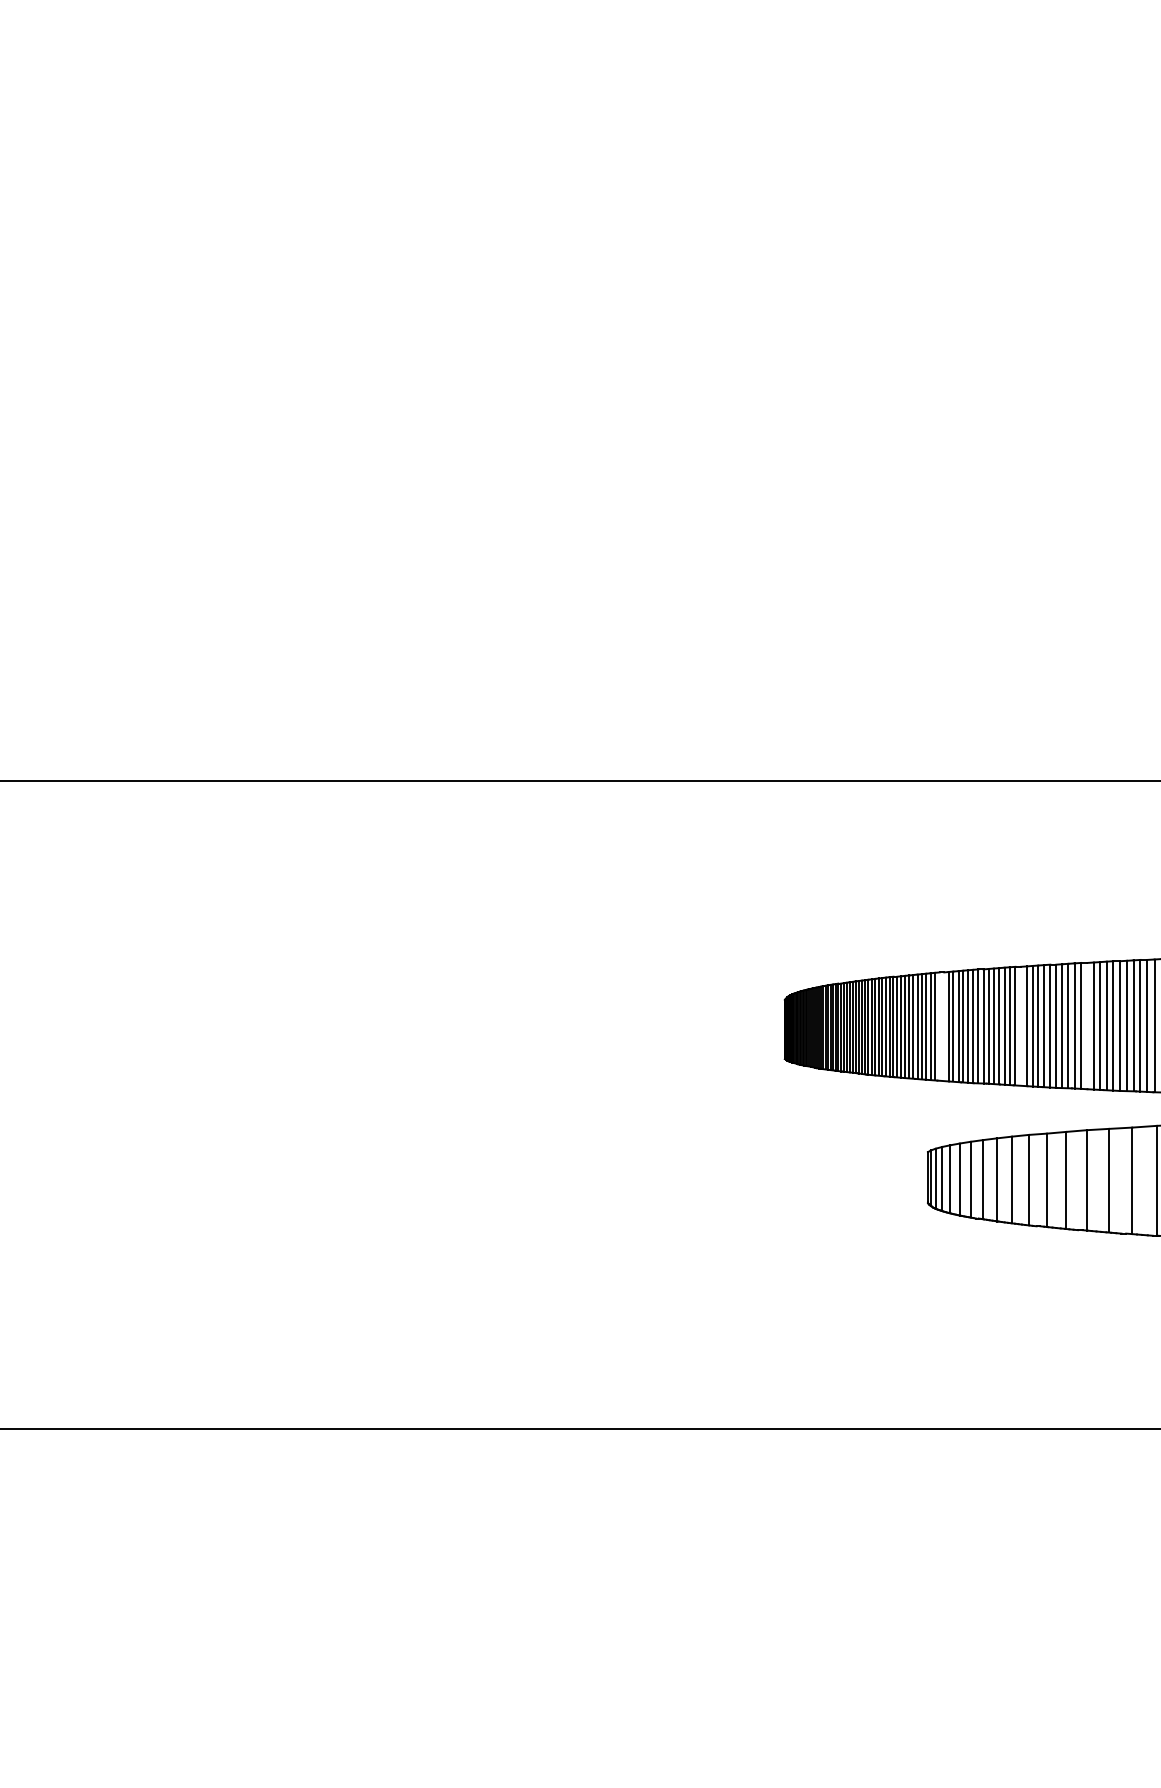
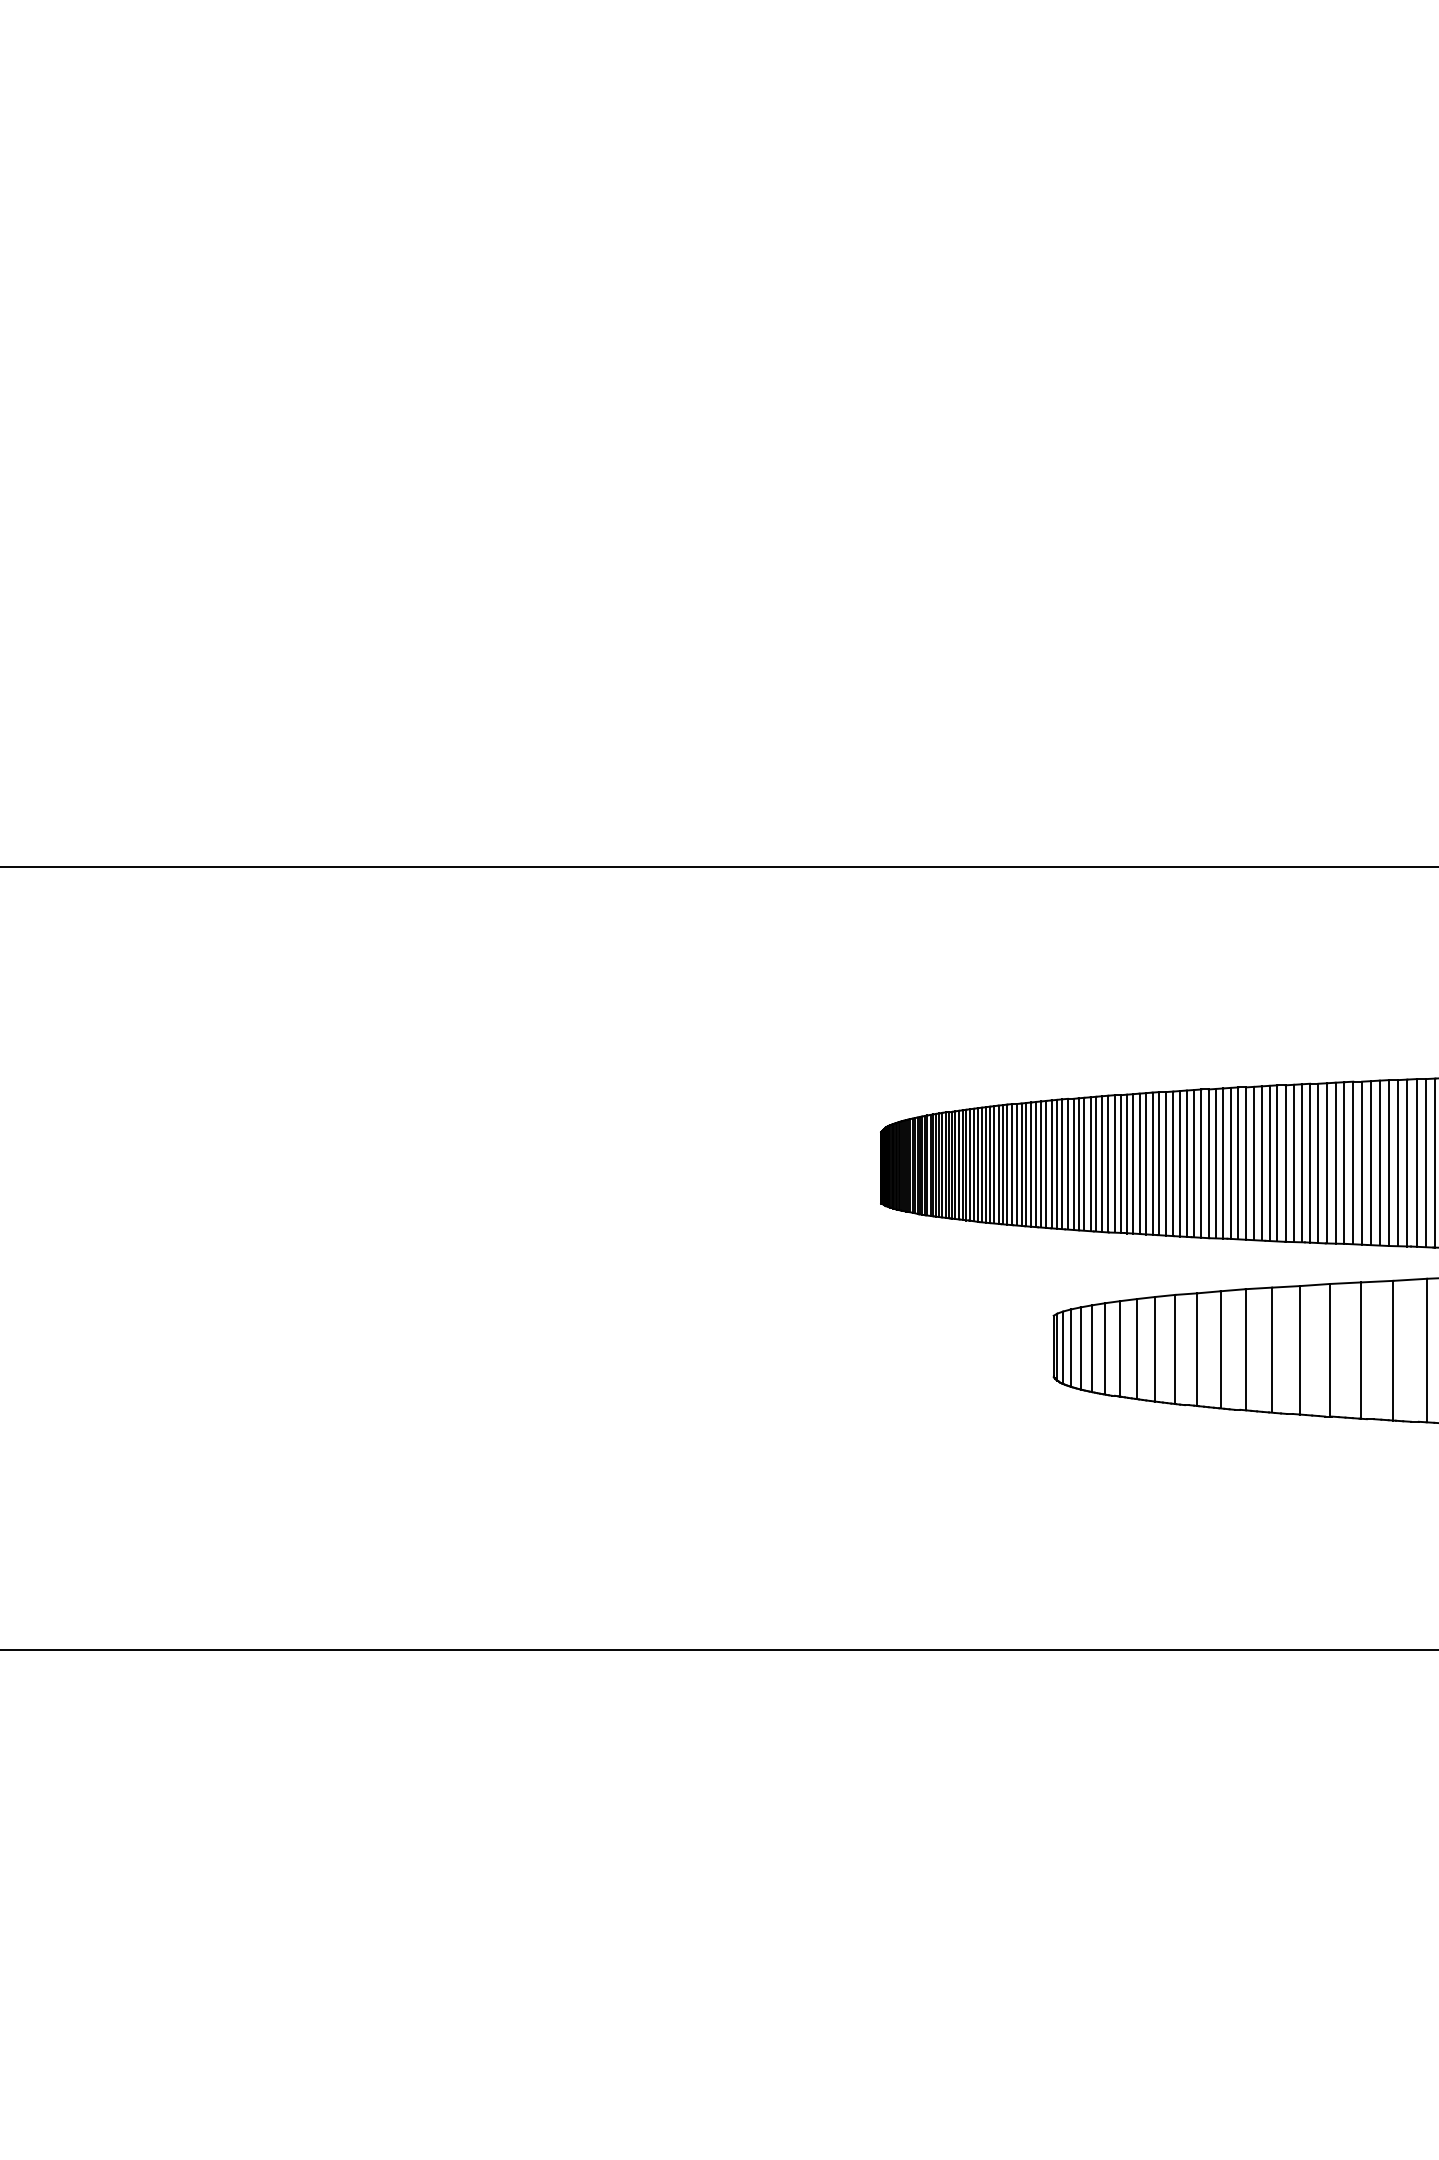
line: (939, 1026) -> (1067, 1163), added
line: (944, 1026) -> (1073, 1163), added
line: (1021, 1026) -> (1166, 1163), added
line: (1087, 1026) -> (1246, 1163), added

